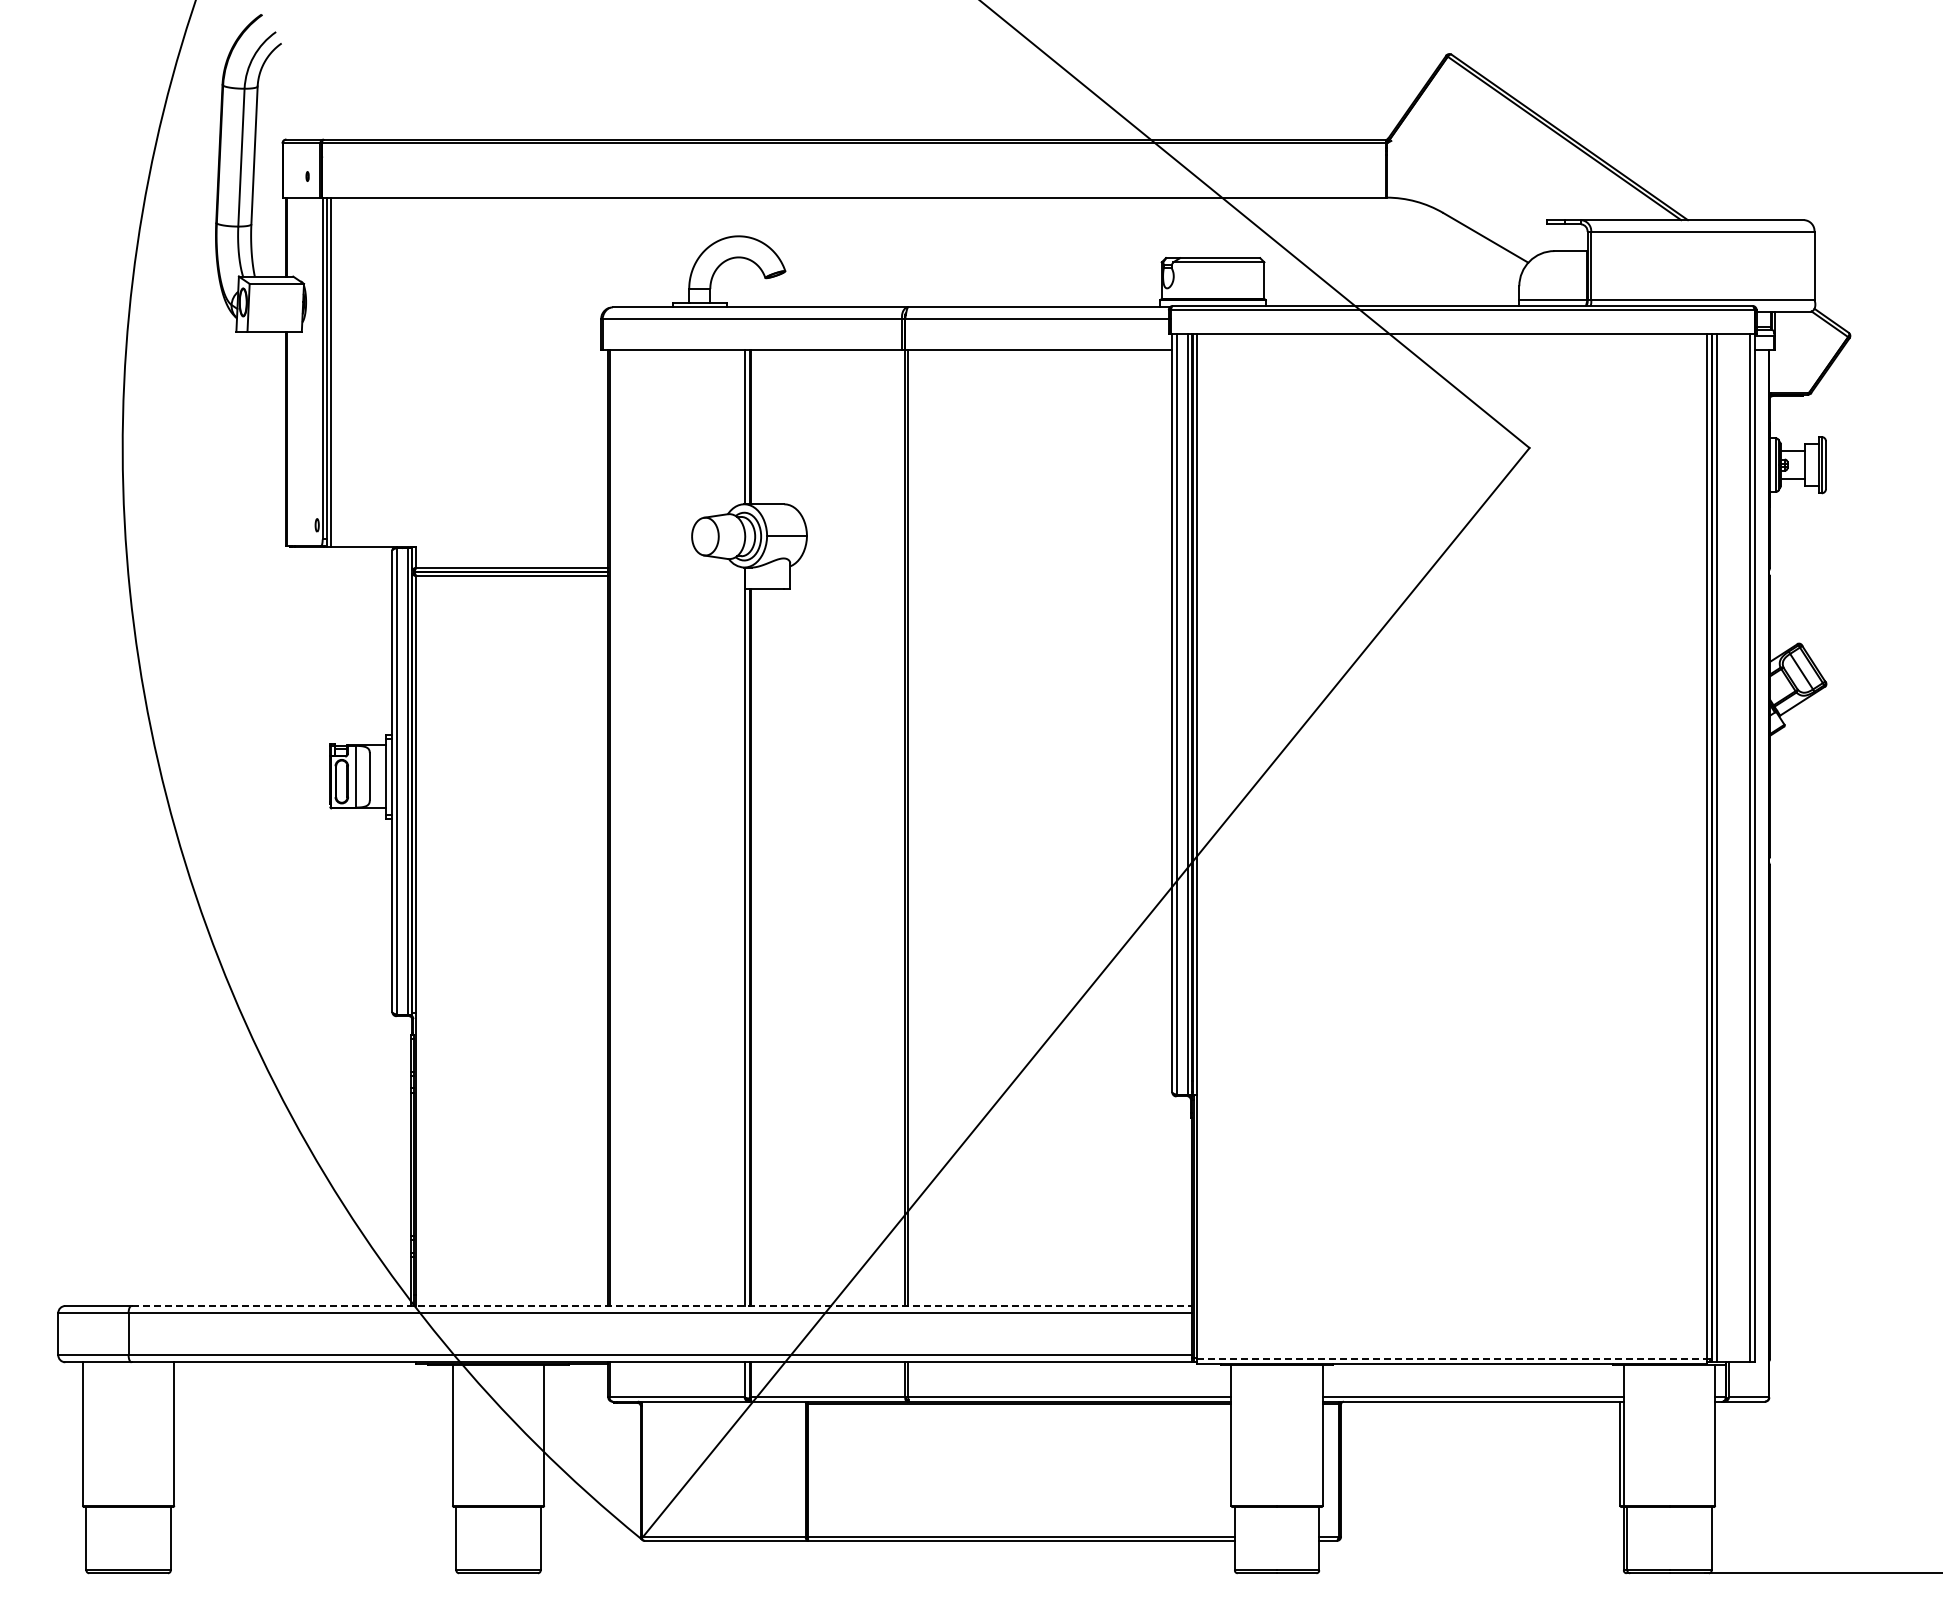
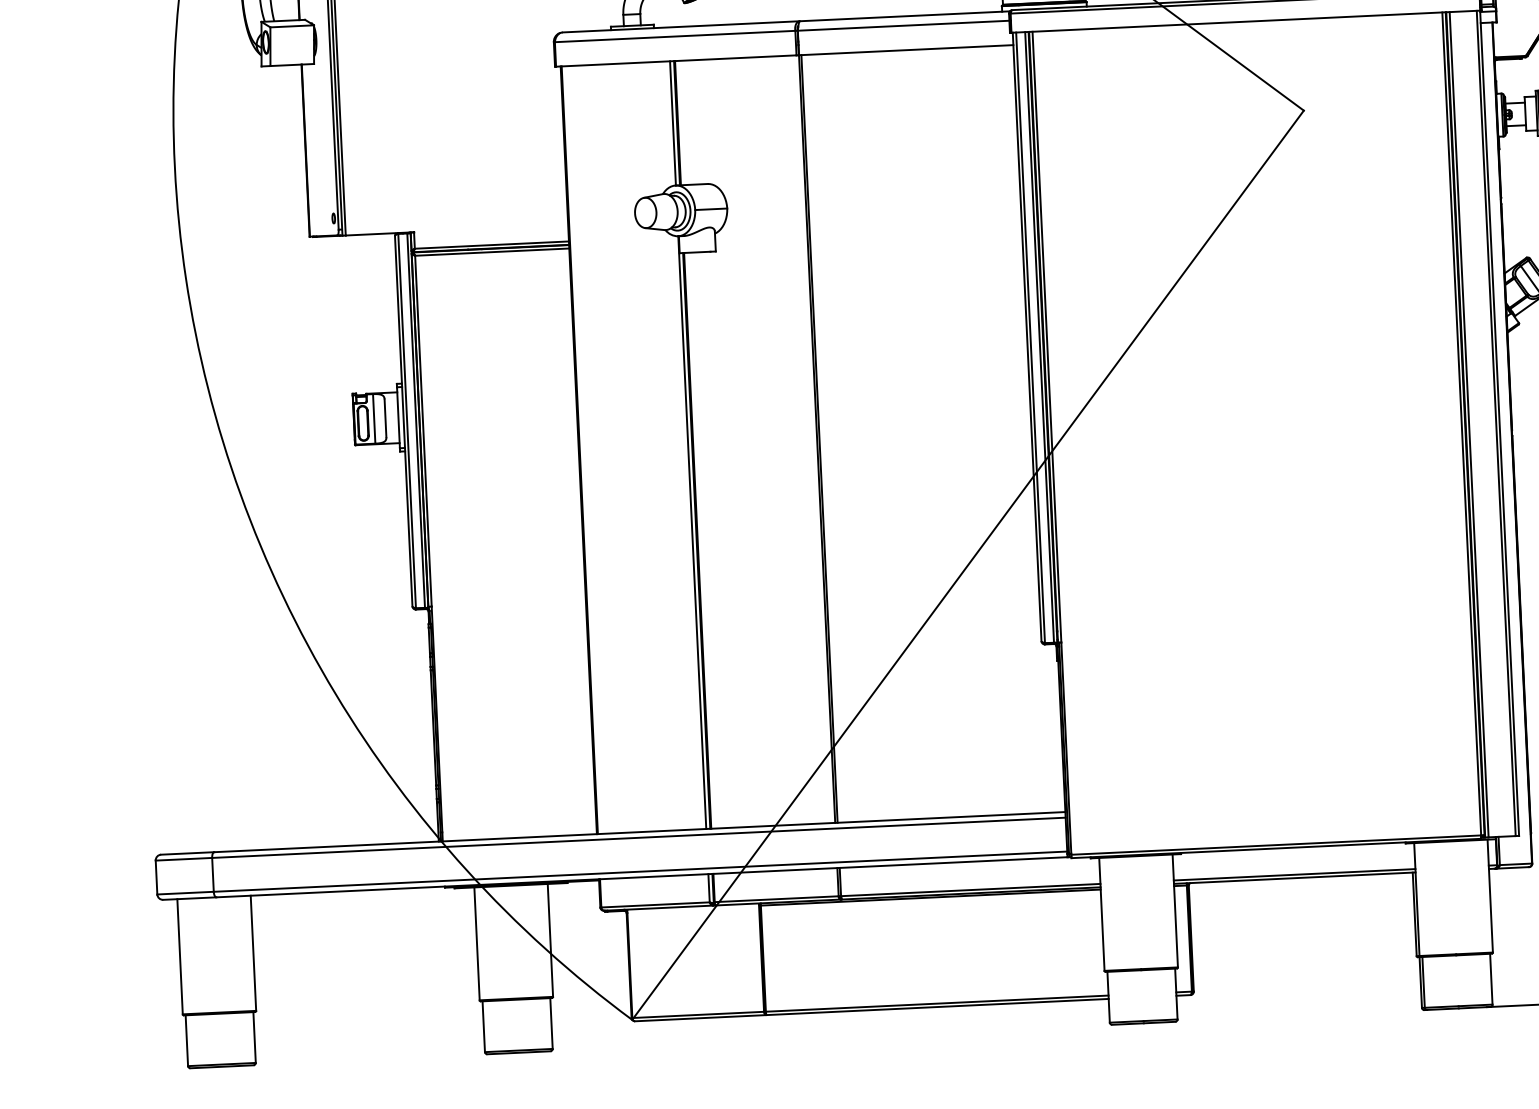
line: (662, 1306) -> (640, 832), dashed -> solid
line: (1452, 1359) -> (1276, 845), dashed -> solid

